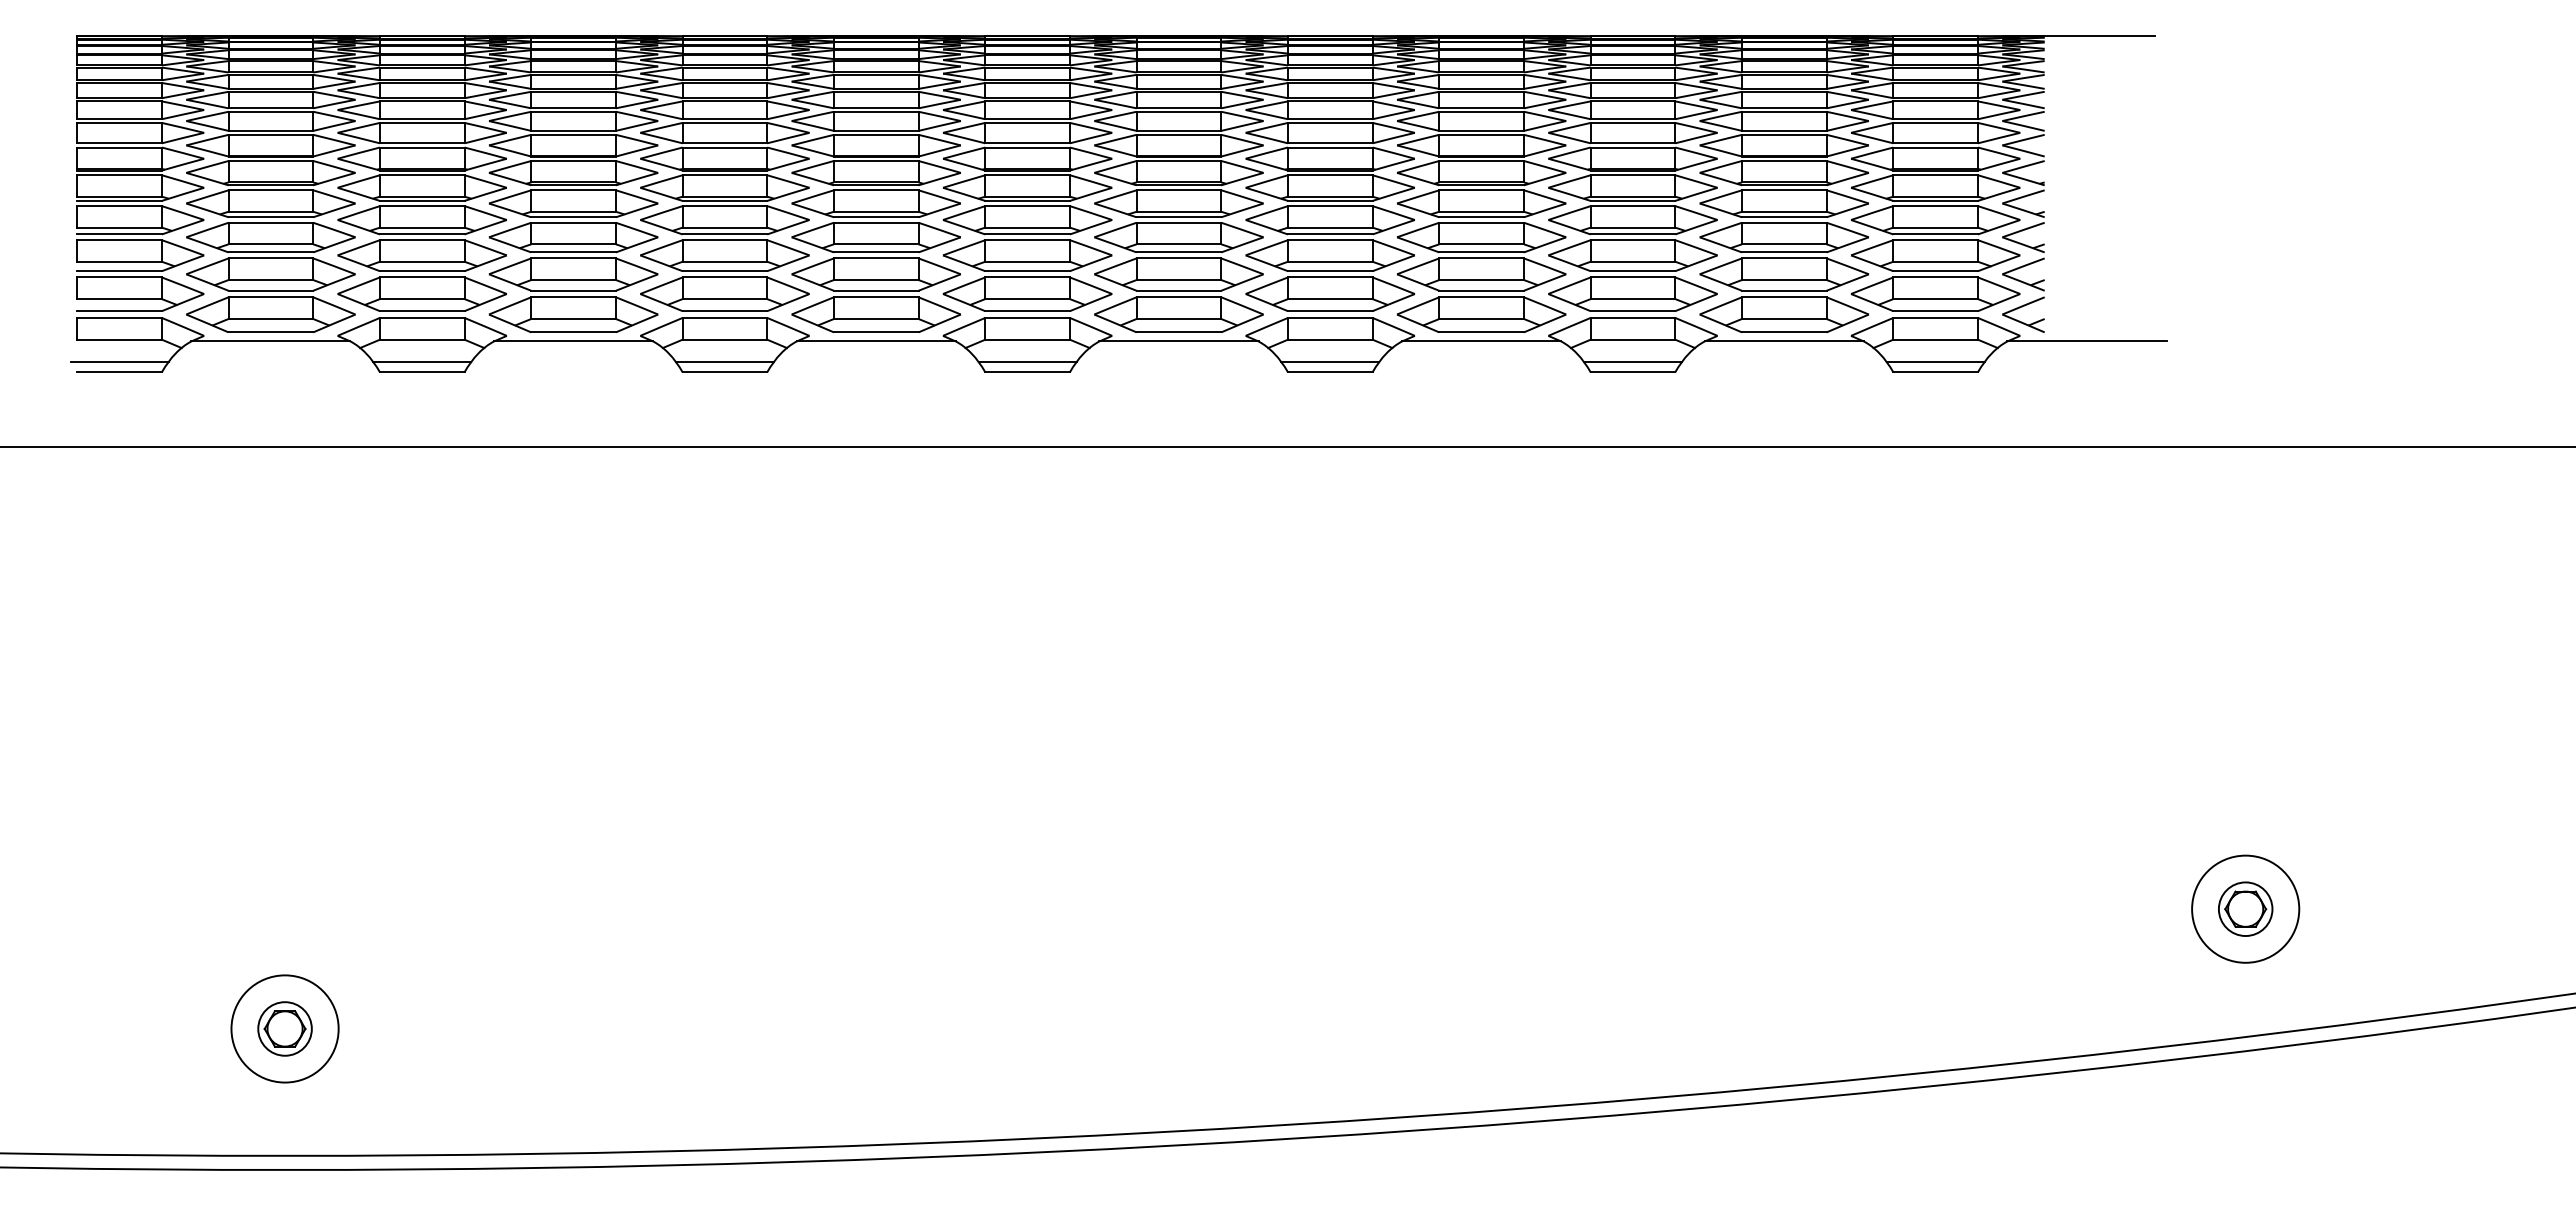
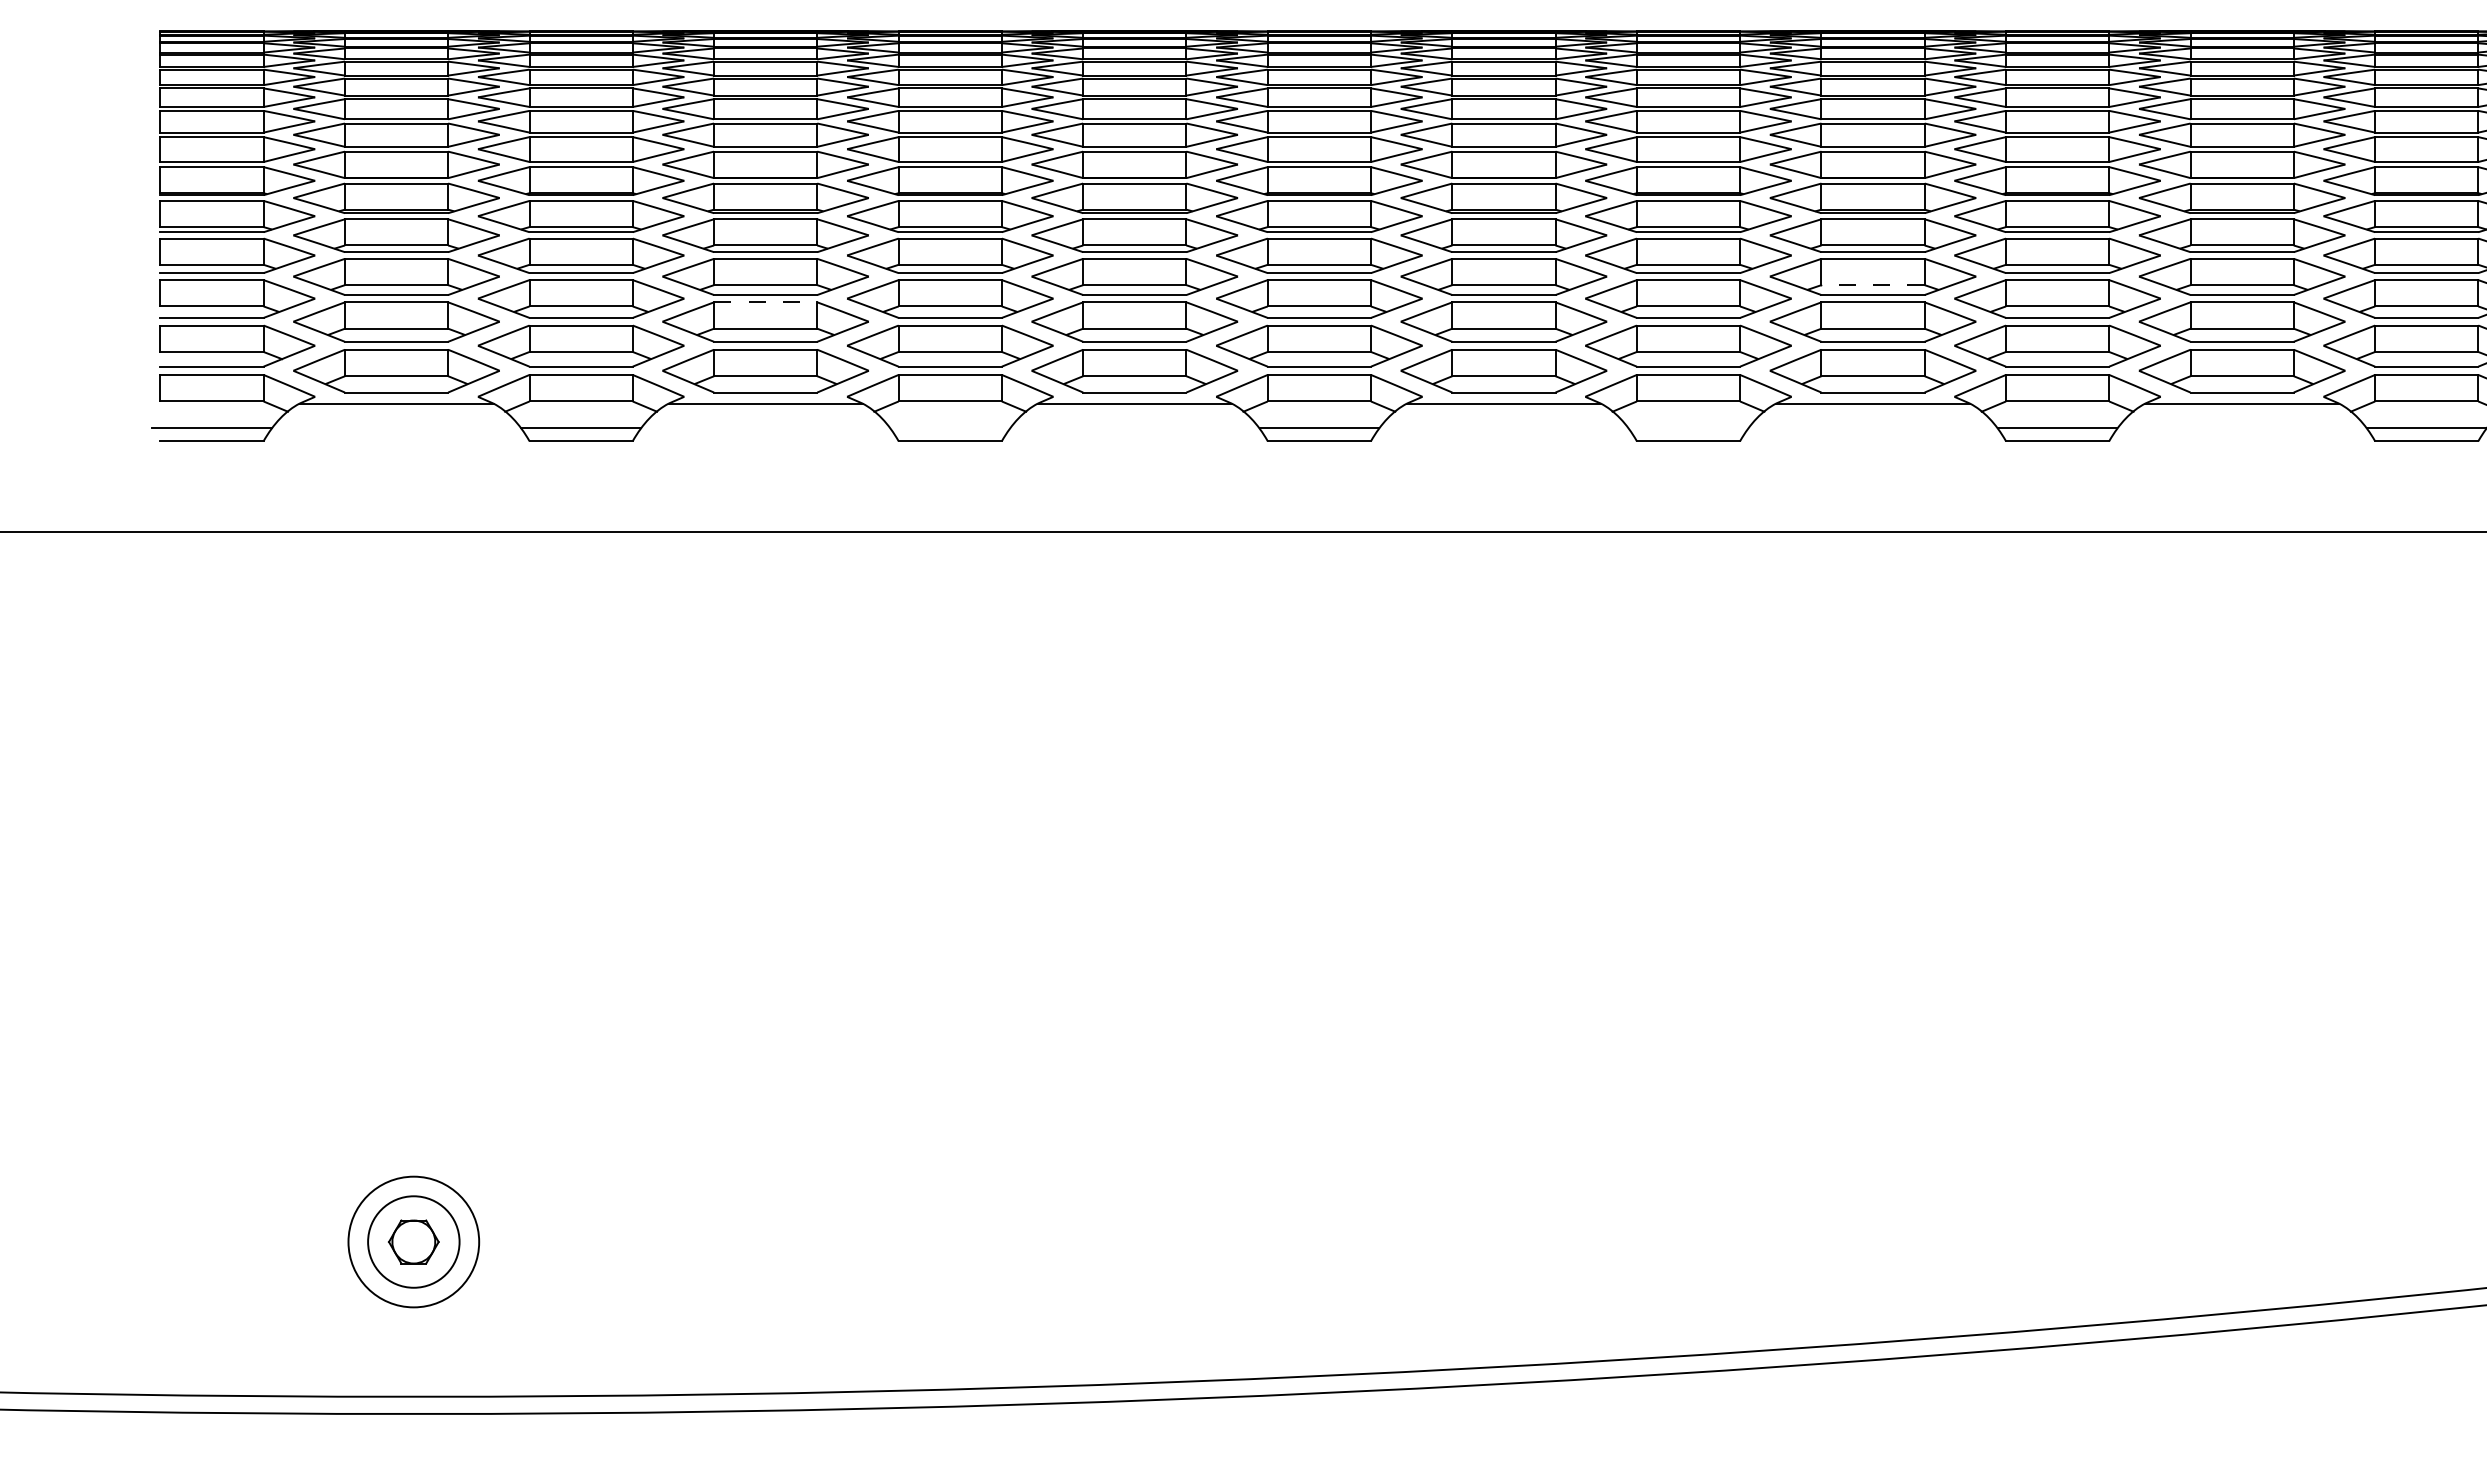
line: (1481, 244) -> (1872, 285), solid -> dashed
line: (574, 258) -> (766, 302), solid -> dashed
line: (724, 361) -> (949, 428), removed
line: (1330, 361) -> (1688, 428), removed
circle: (284, 1028) -> (413, 1241), size x1.4

